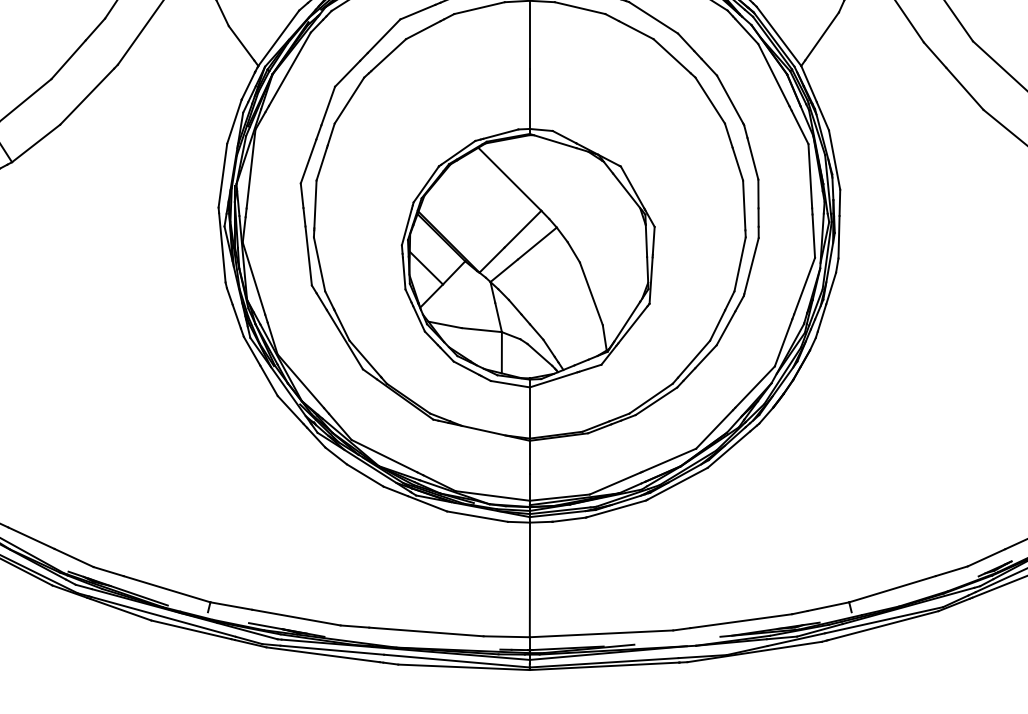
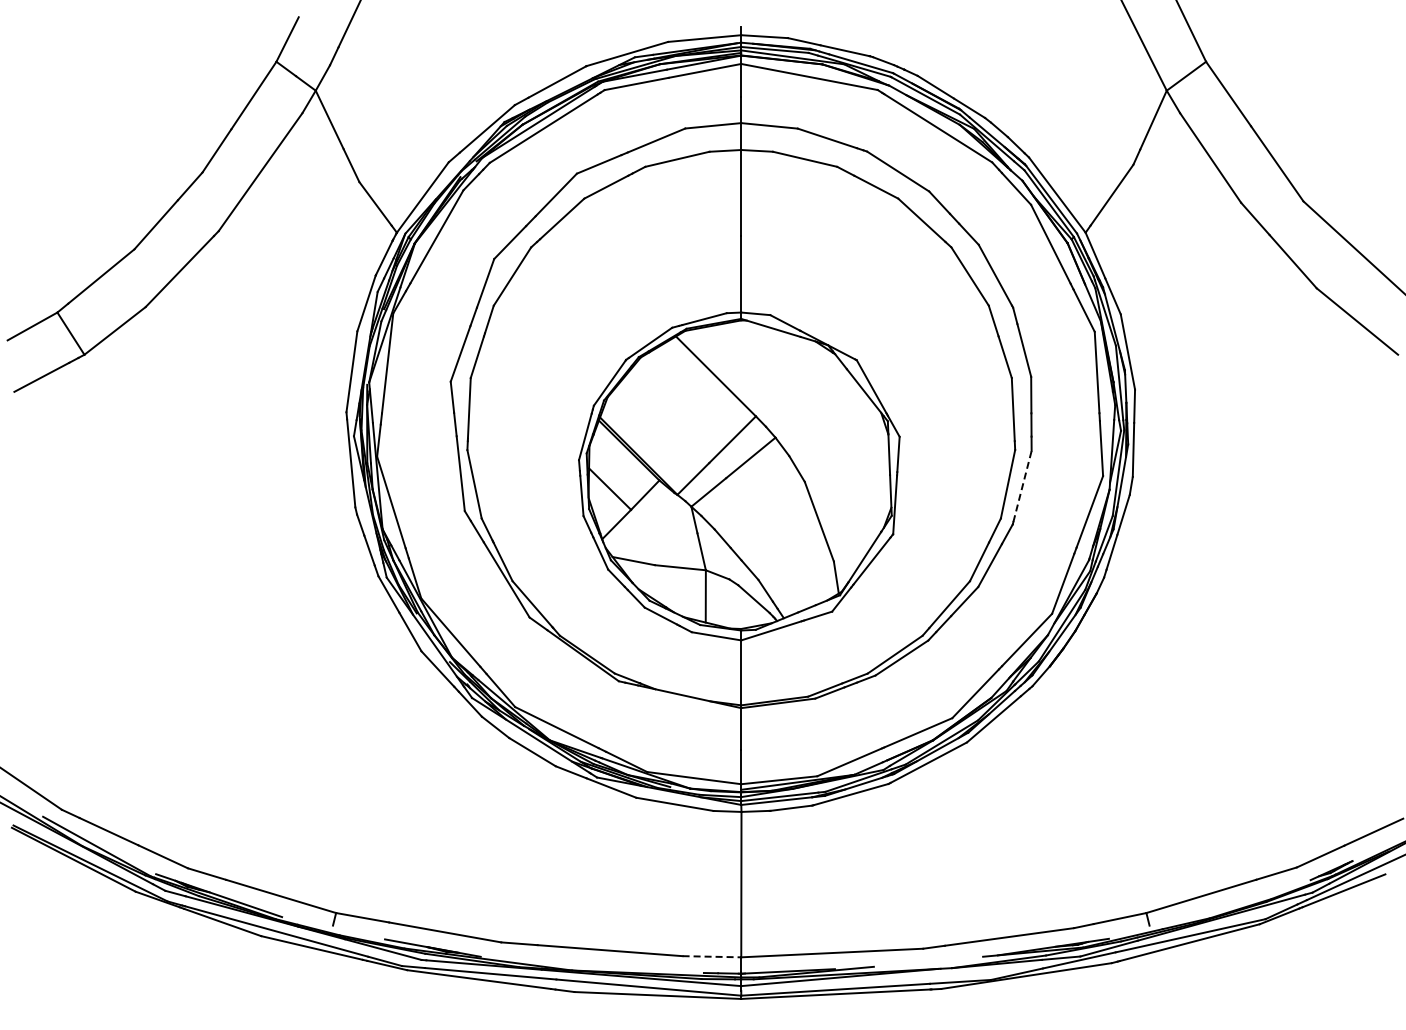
line: (751, 266) -> (1022, 486), solid -> dashed
line: (507, 636) -> (712, 956), solid -> dashed

